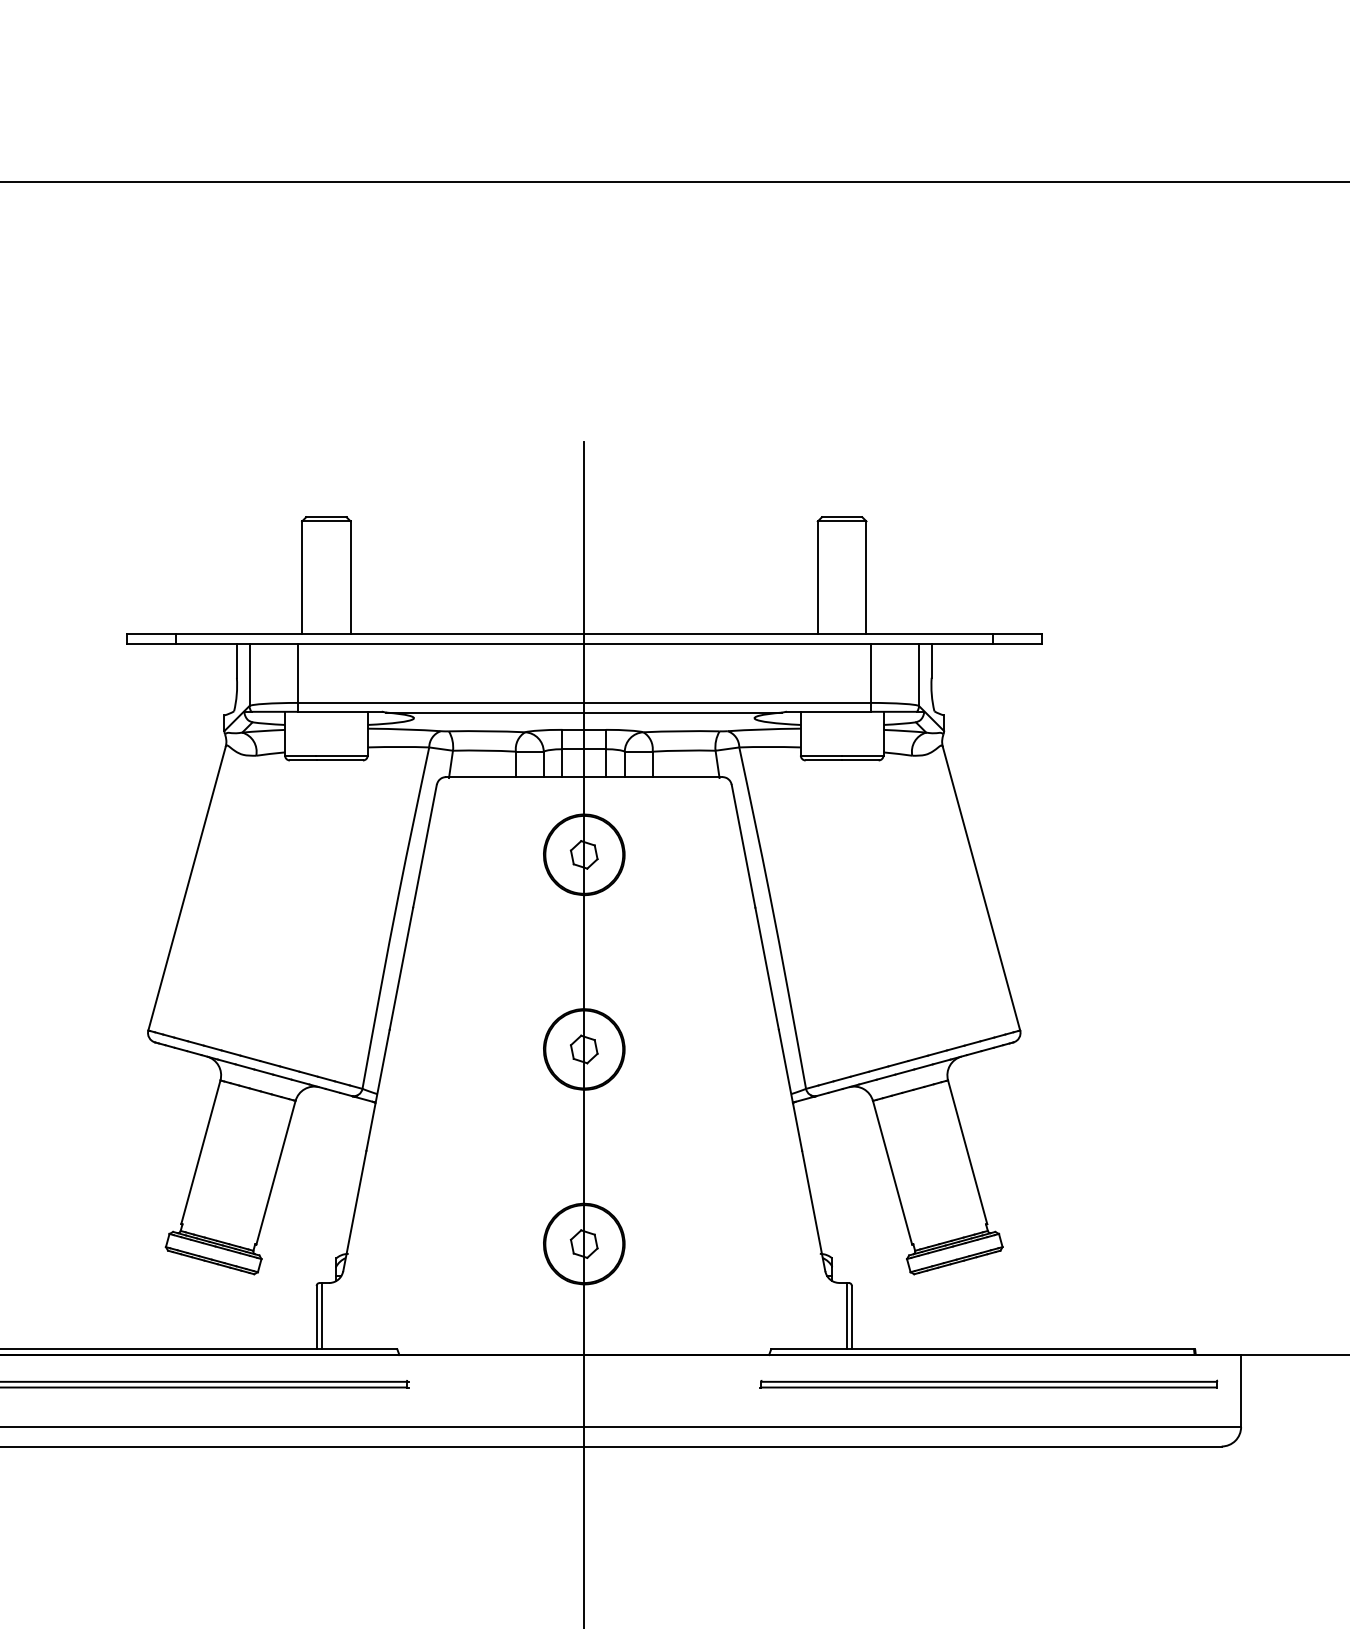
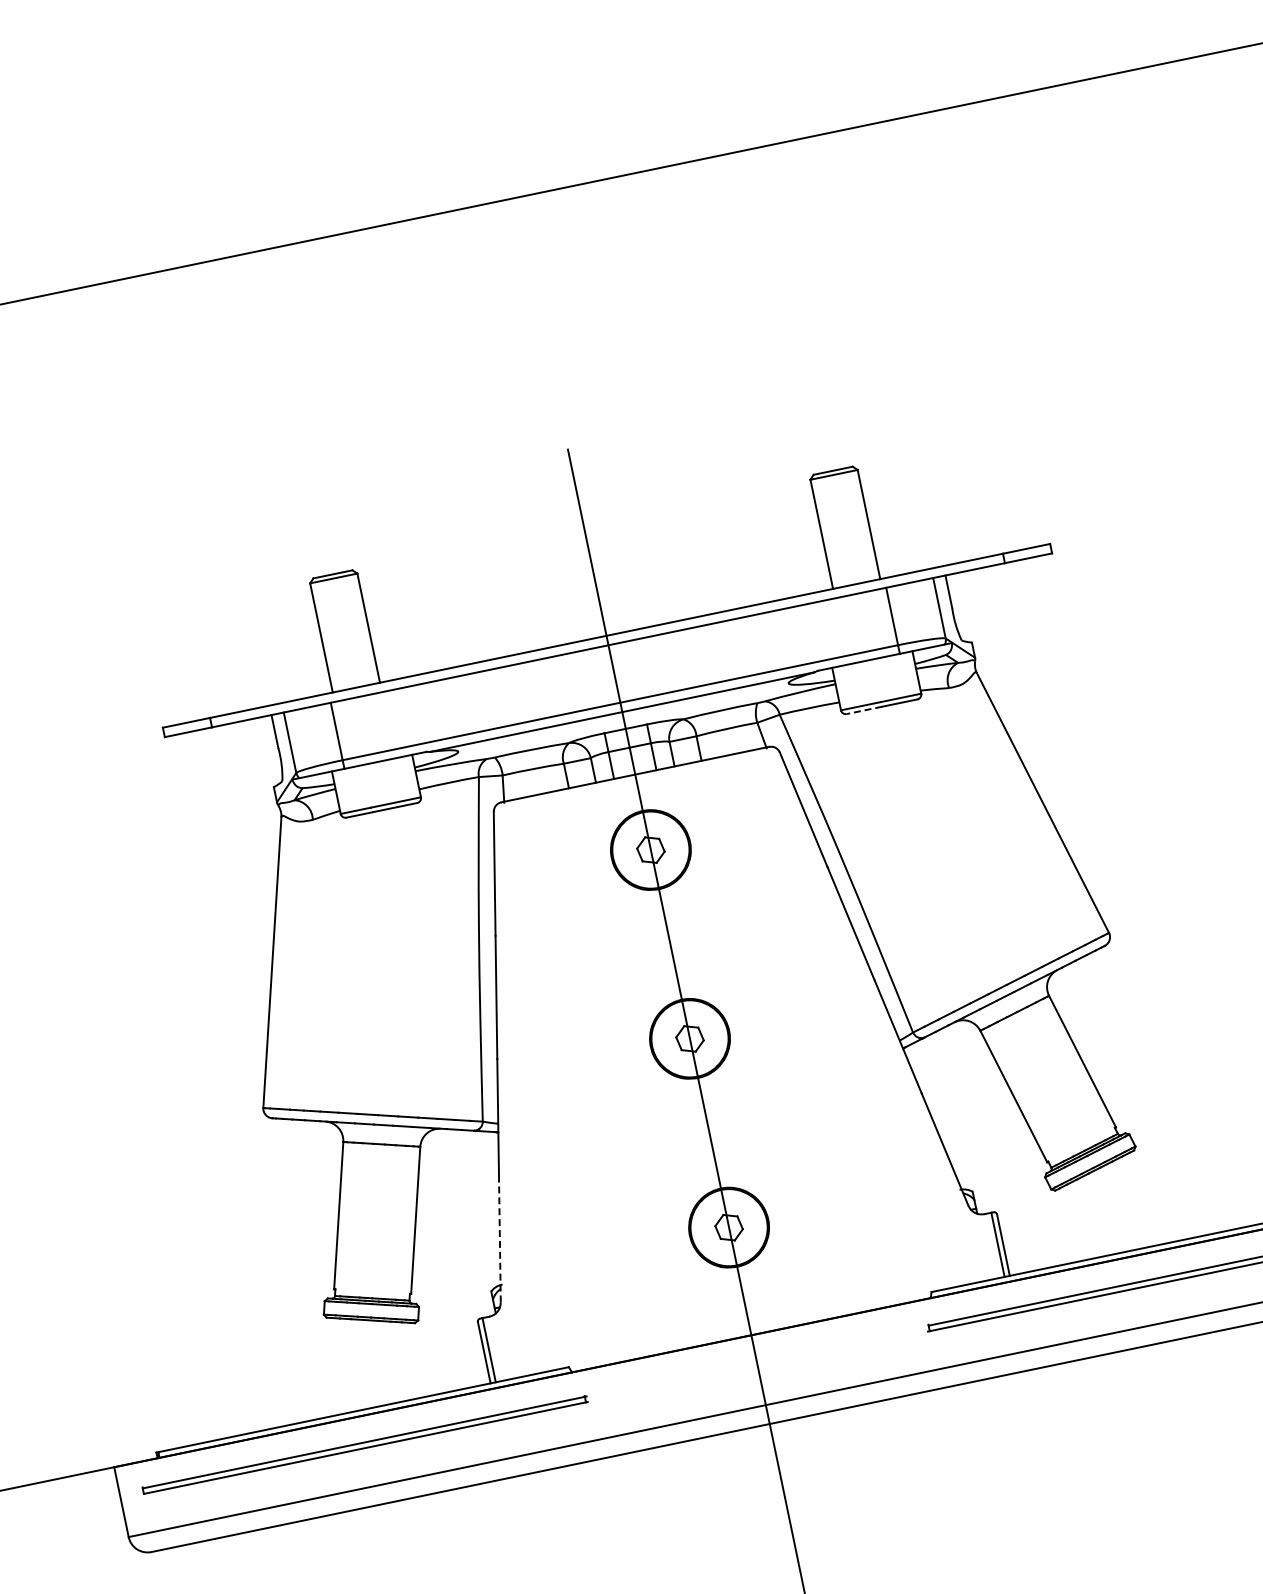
line: (823, 760) -> (864, 710), solid -> dashed
line: (354, 1210) -> (499, 1241), solid -> dashed

